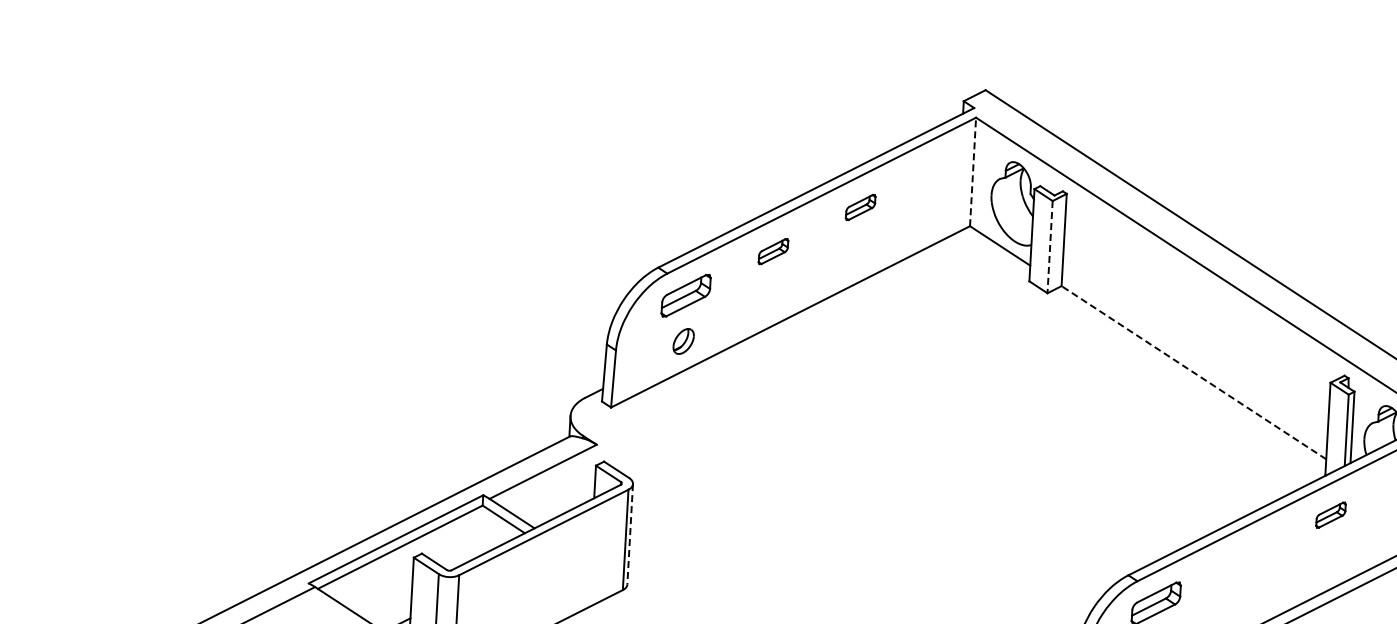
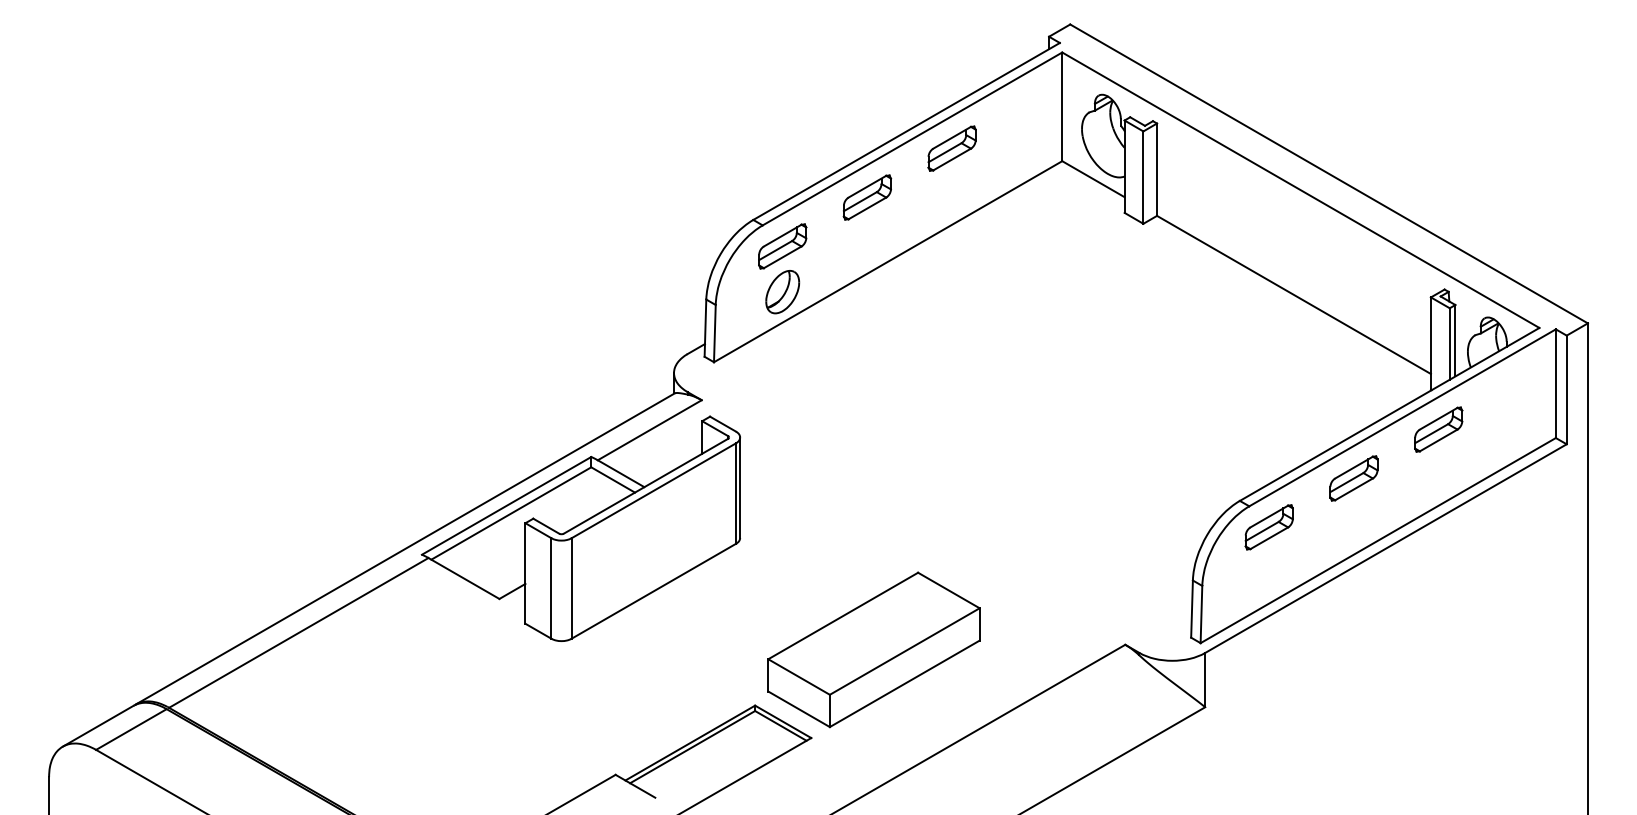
line: (973, 171) -> (1062, 106), dashed -> solid
part: (860, 207) -> (951, 148), size x1.67
line: (1050, 248) -> (1143, 178), dashed -> solid
part: (773, 251) -> (867, 197), size x1.67
part: (683, 341) -> (782, 292), size x1.67
line: (1193, 372) -> (1293, 294), dashed -> solid
part: (1330, 515) -> (1438, 429), size x1.67
line: (630, 535) -> (740, 488), dashed -> solid
part: (1243, 559) -> (1353, 478), added

